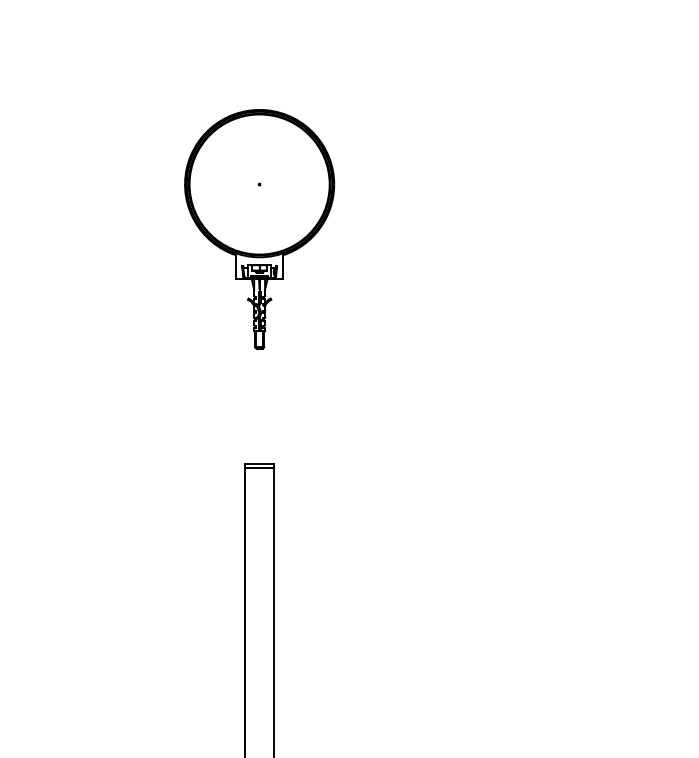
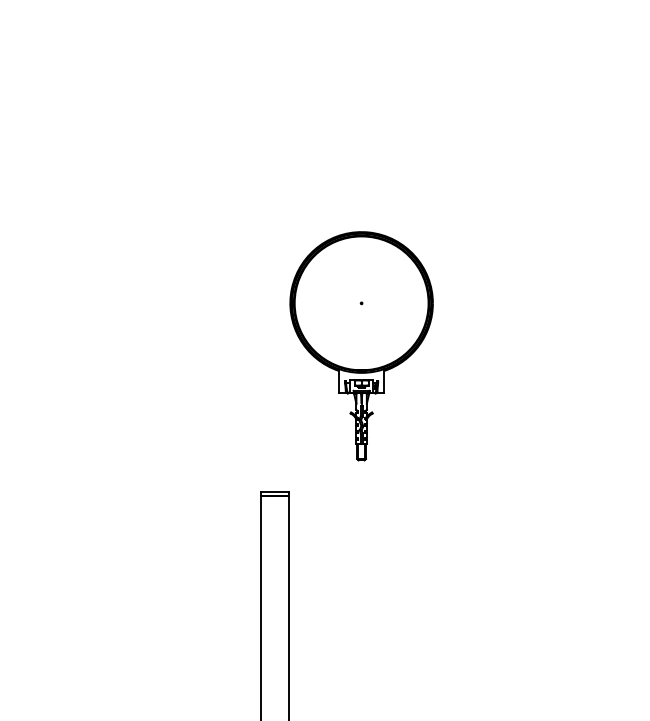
part: (259, 229) -> (361, 346), moved

